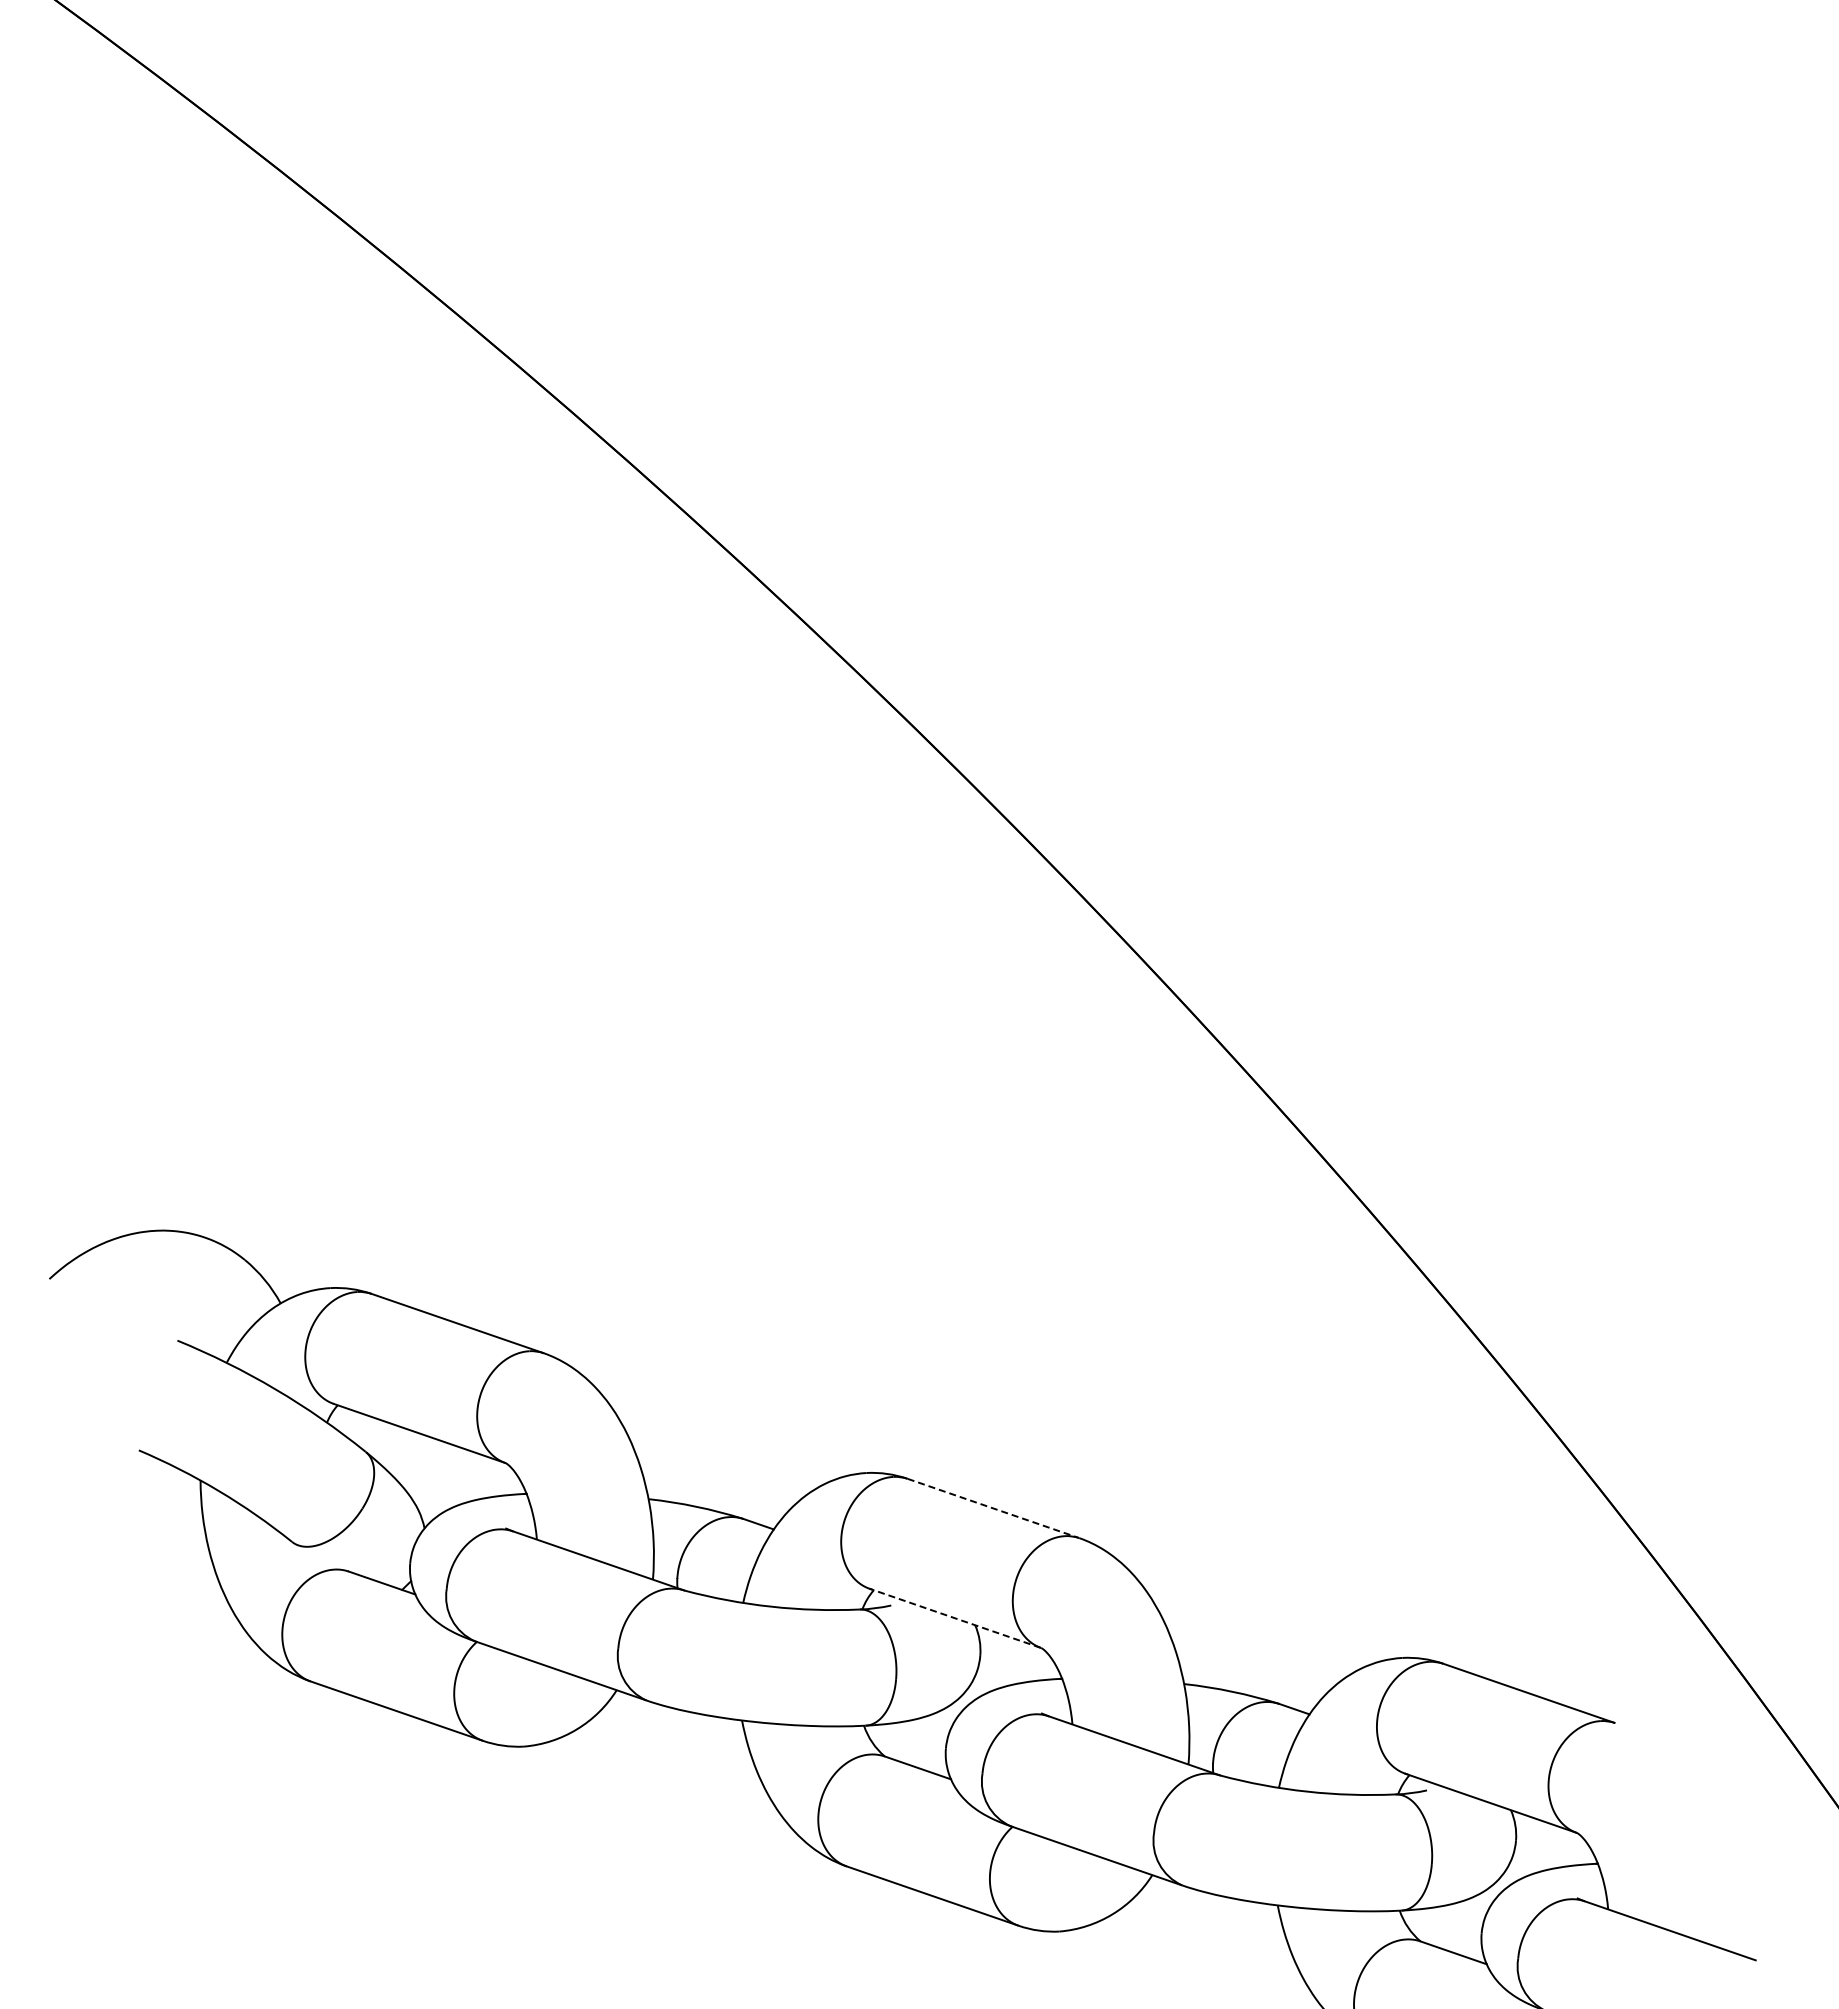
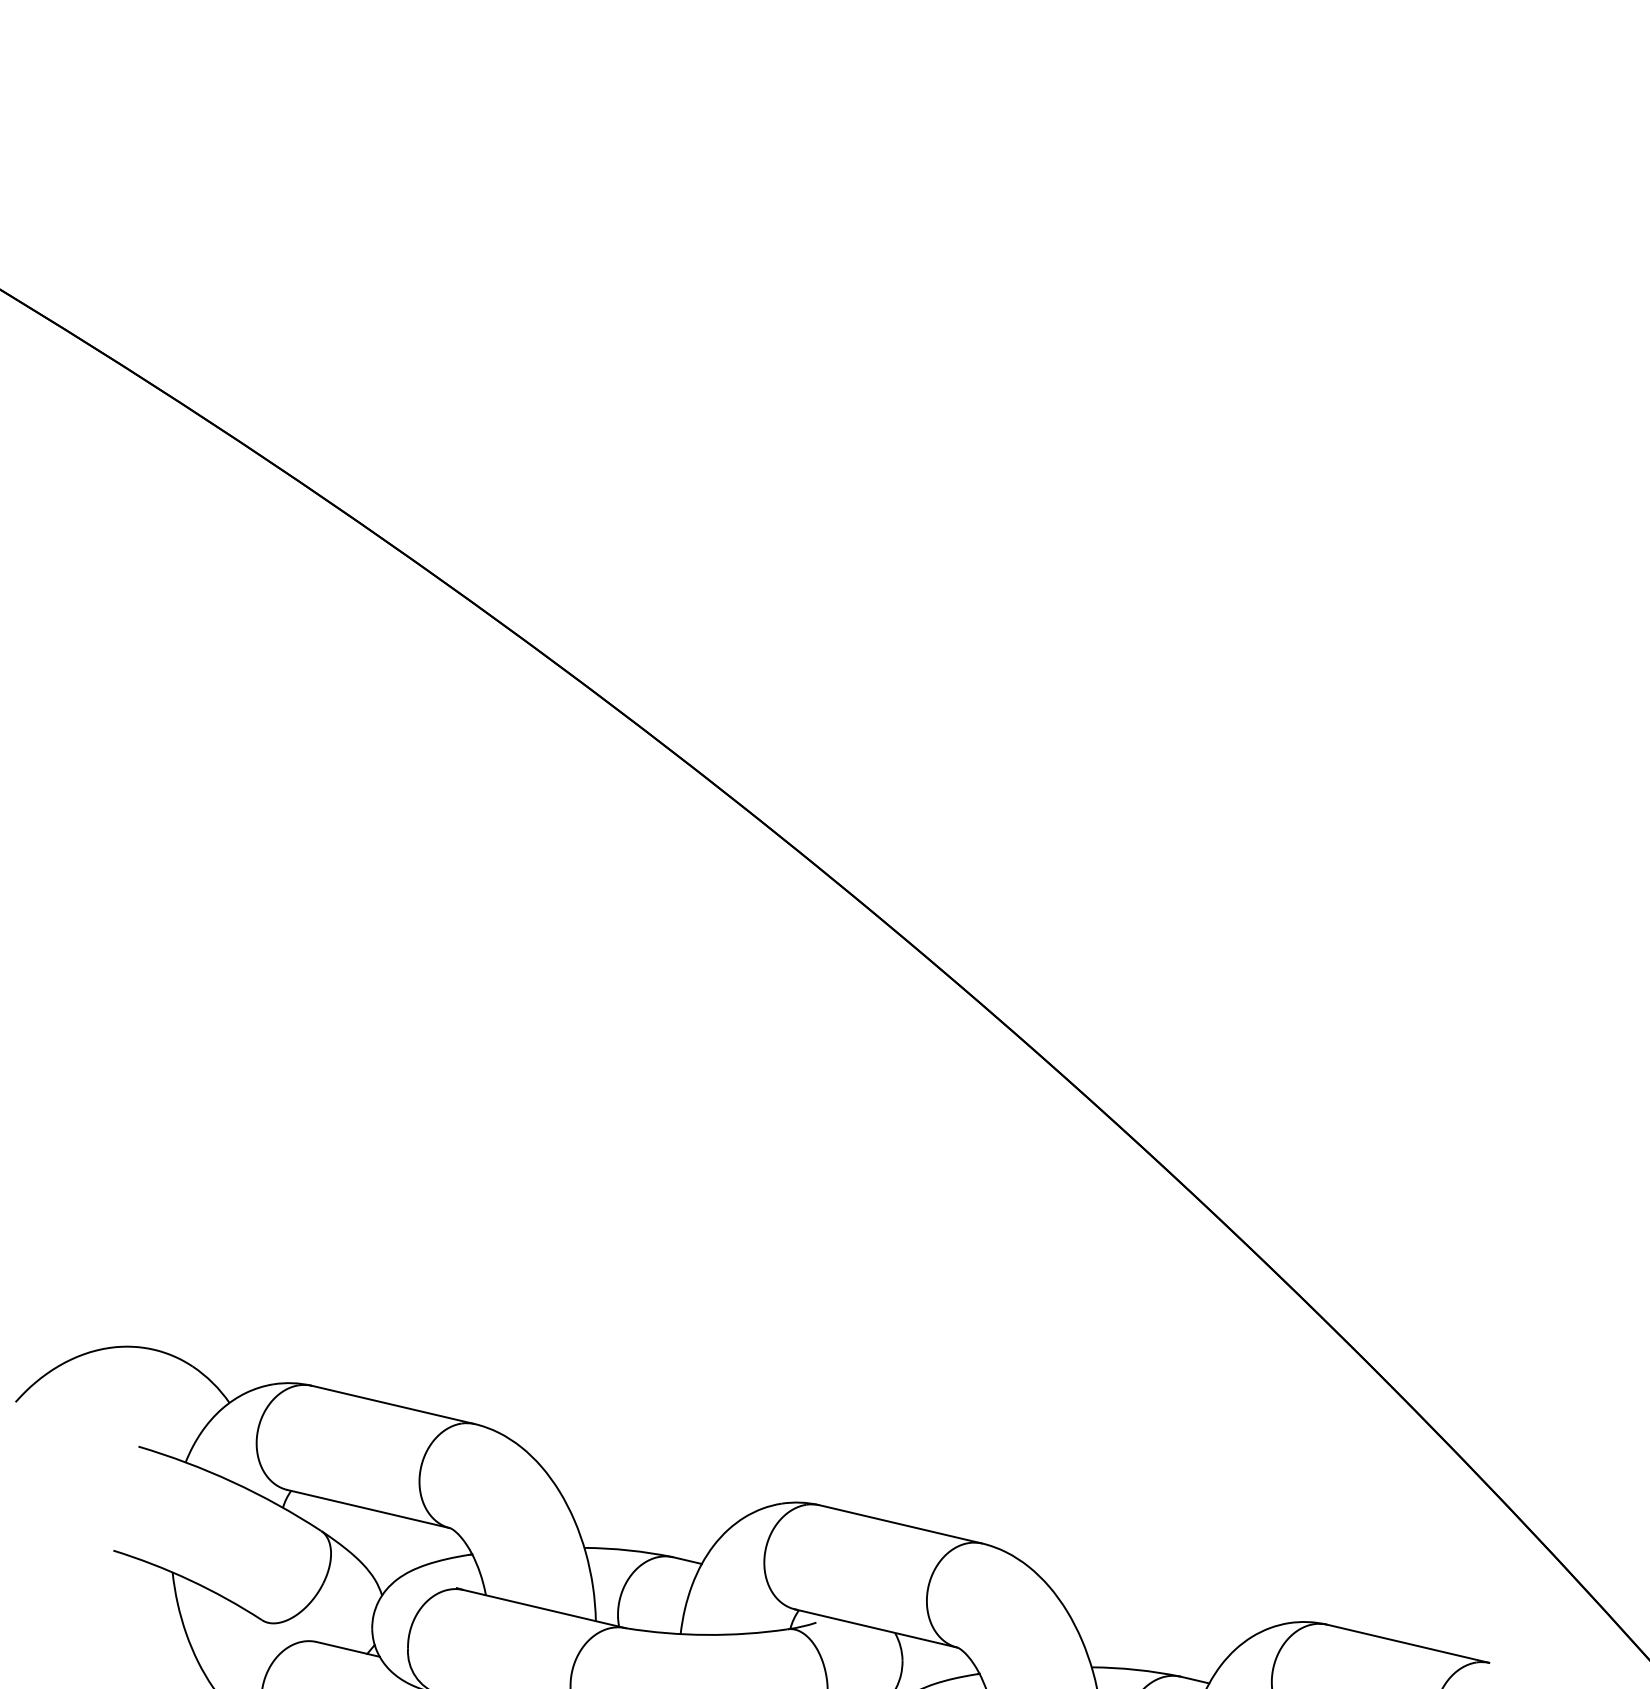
line: (993, 1508) -> (900, 1524), dashed -> solid
line: (954, 1618) -> (875, 1628), dashed -> solid

